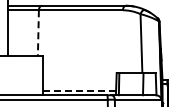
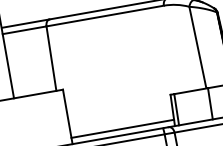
line: (38, 33) -> (51, 58), dashed -> solid
line: (79, 90) -> (122, 128), dashed -> solid

